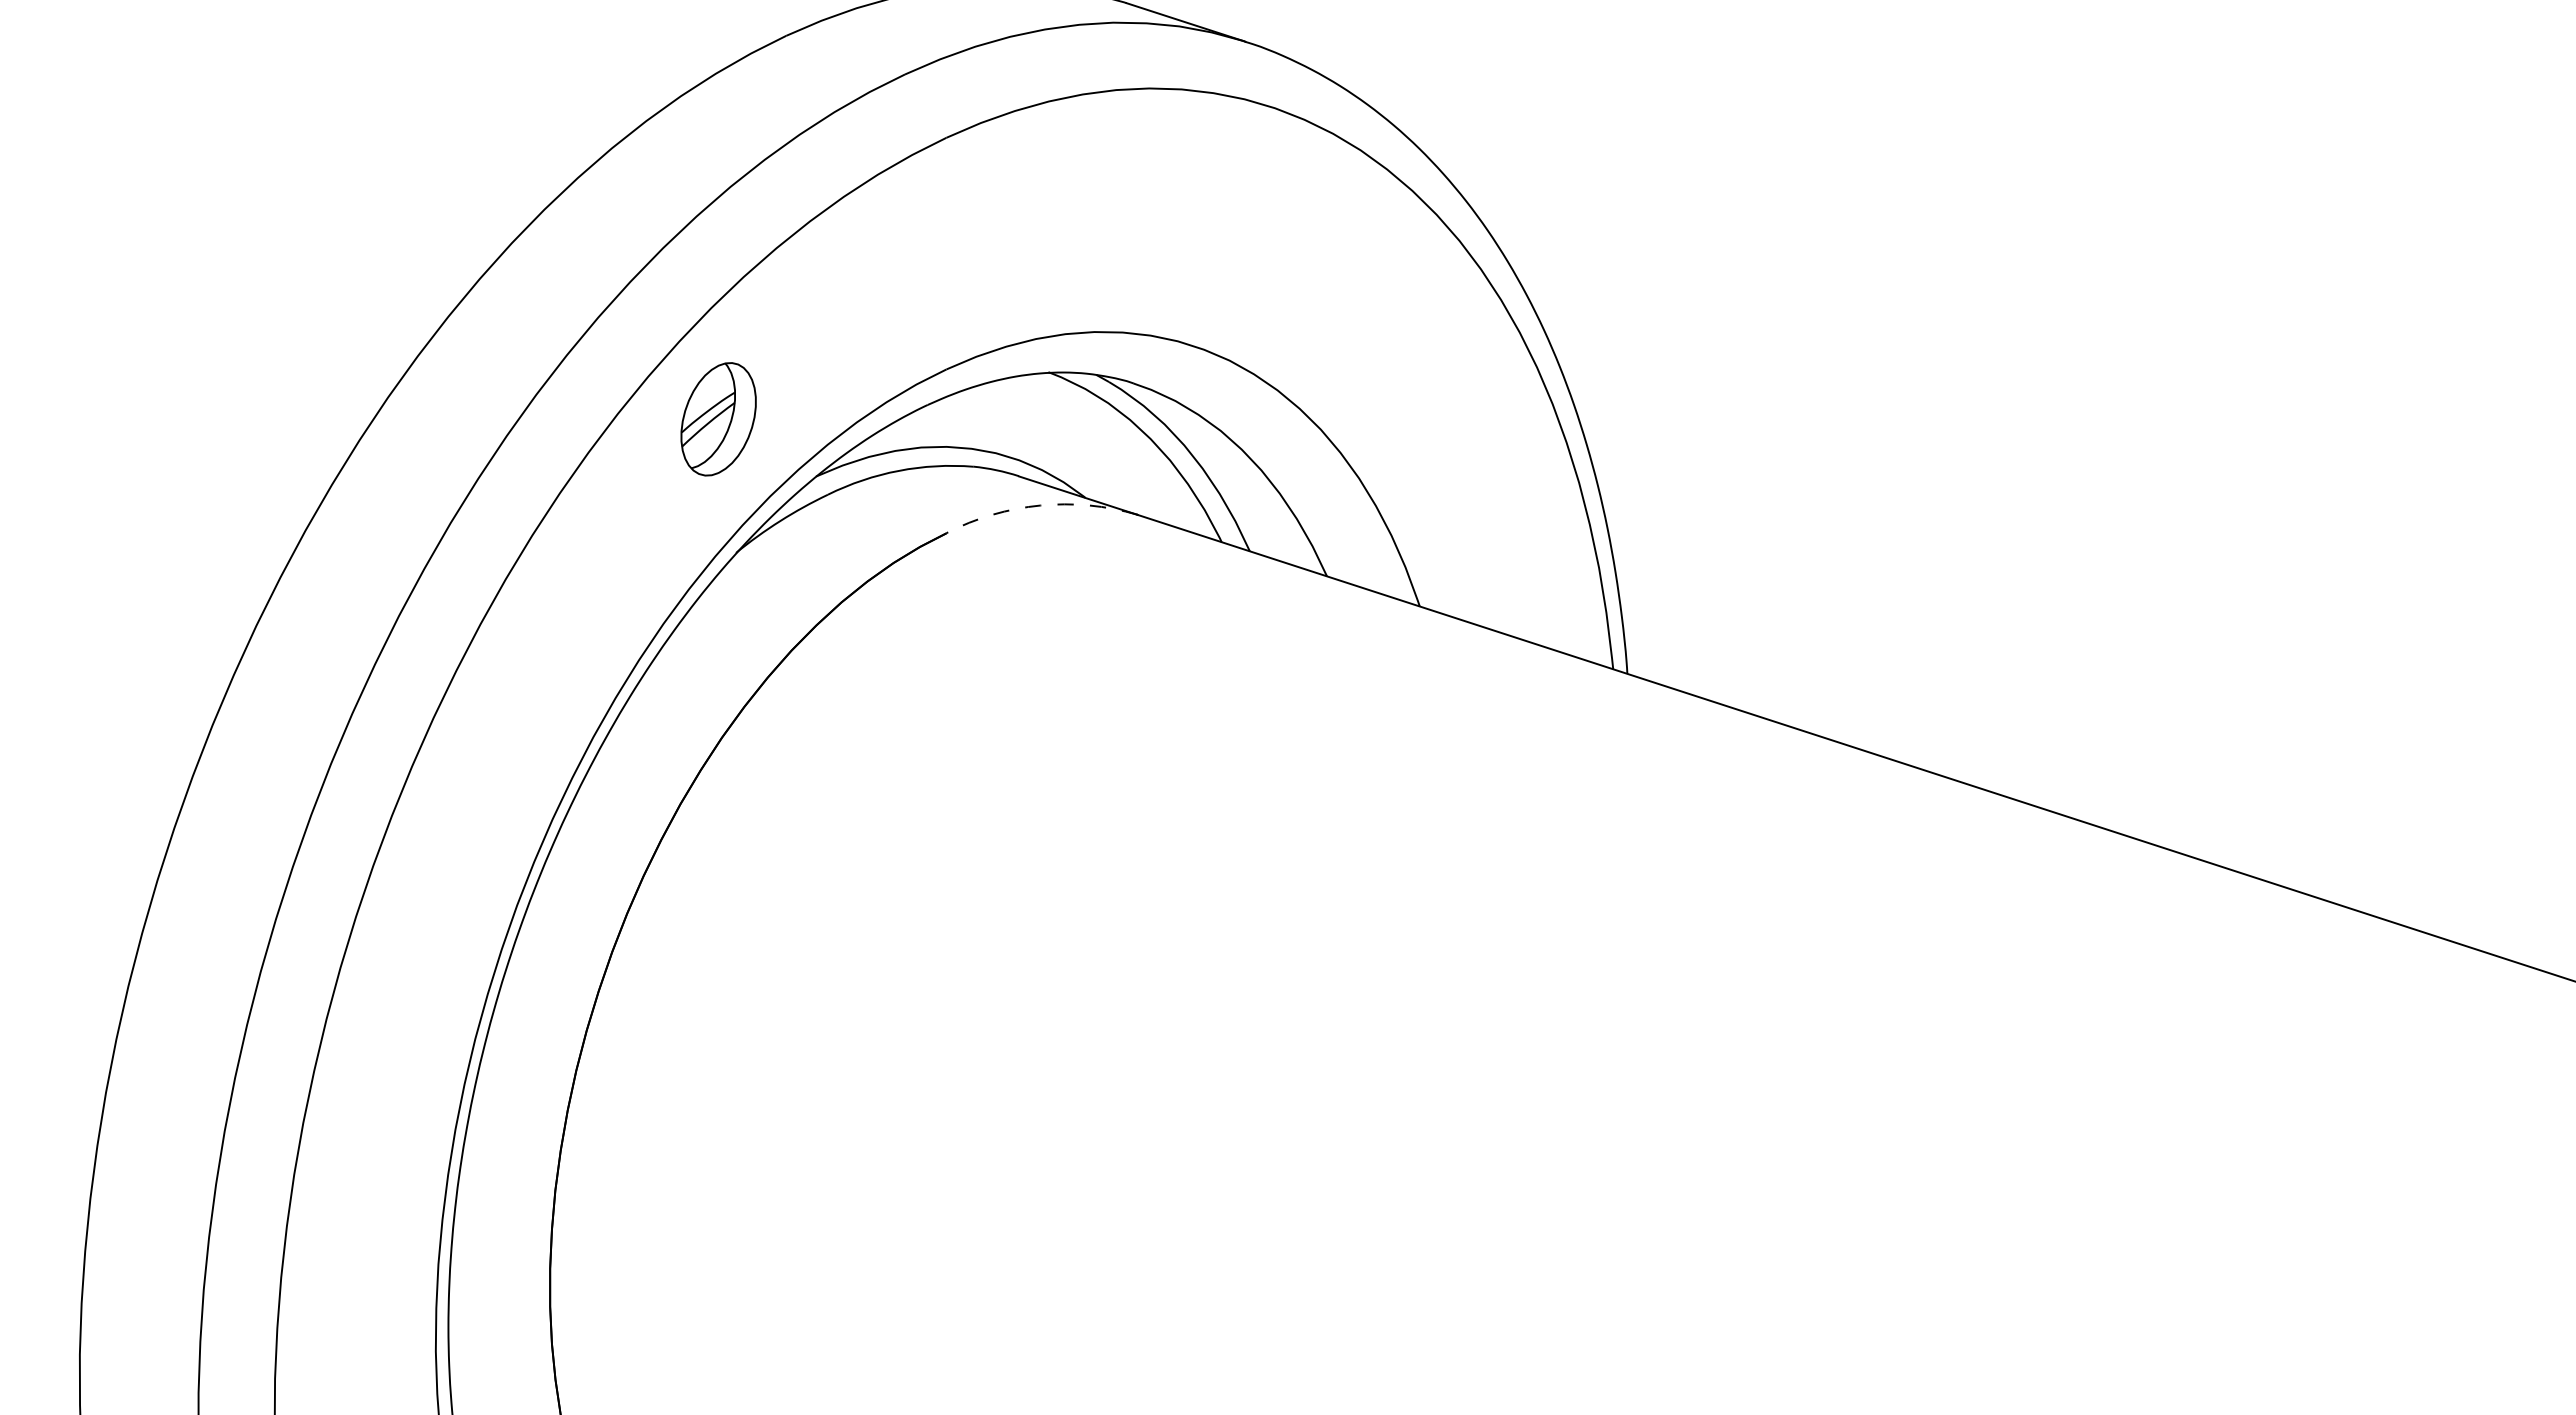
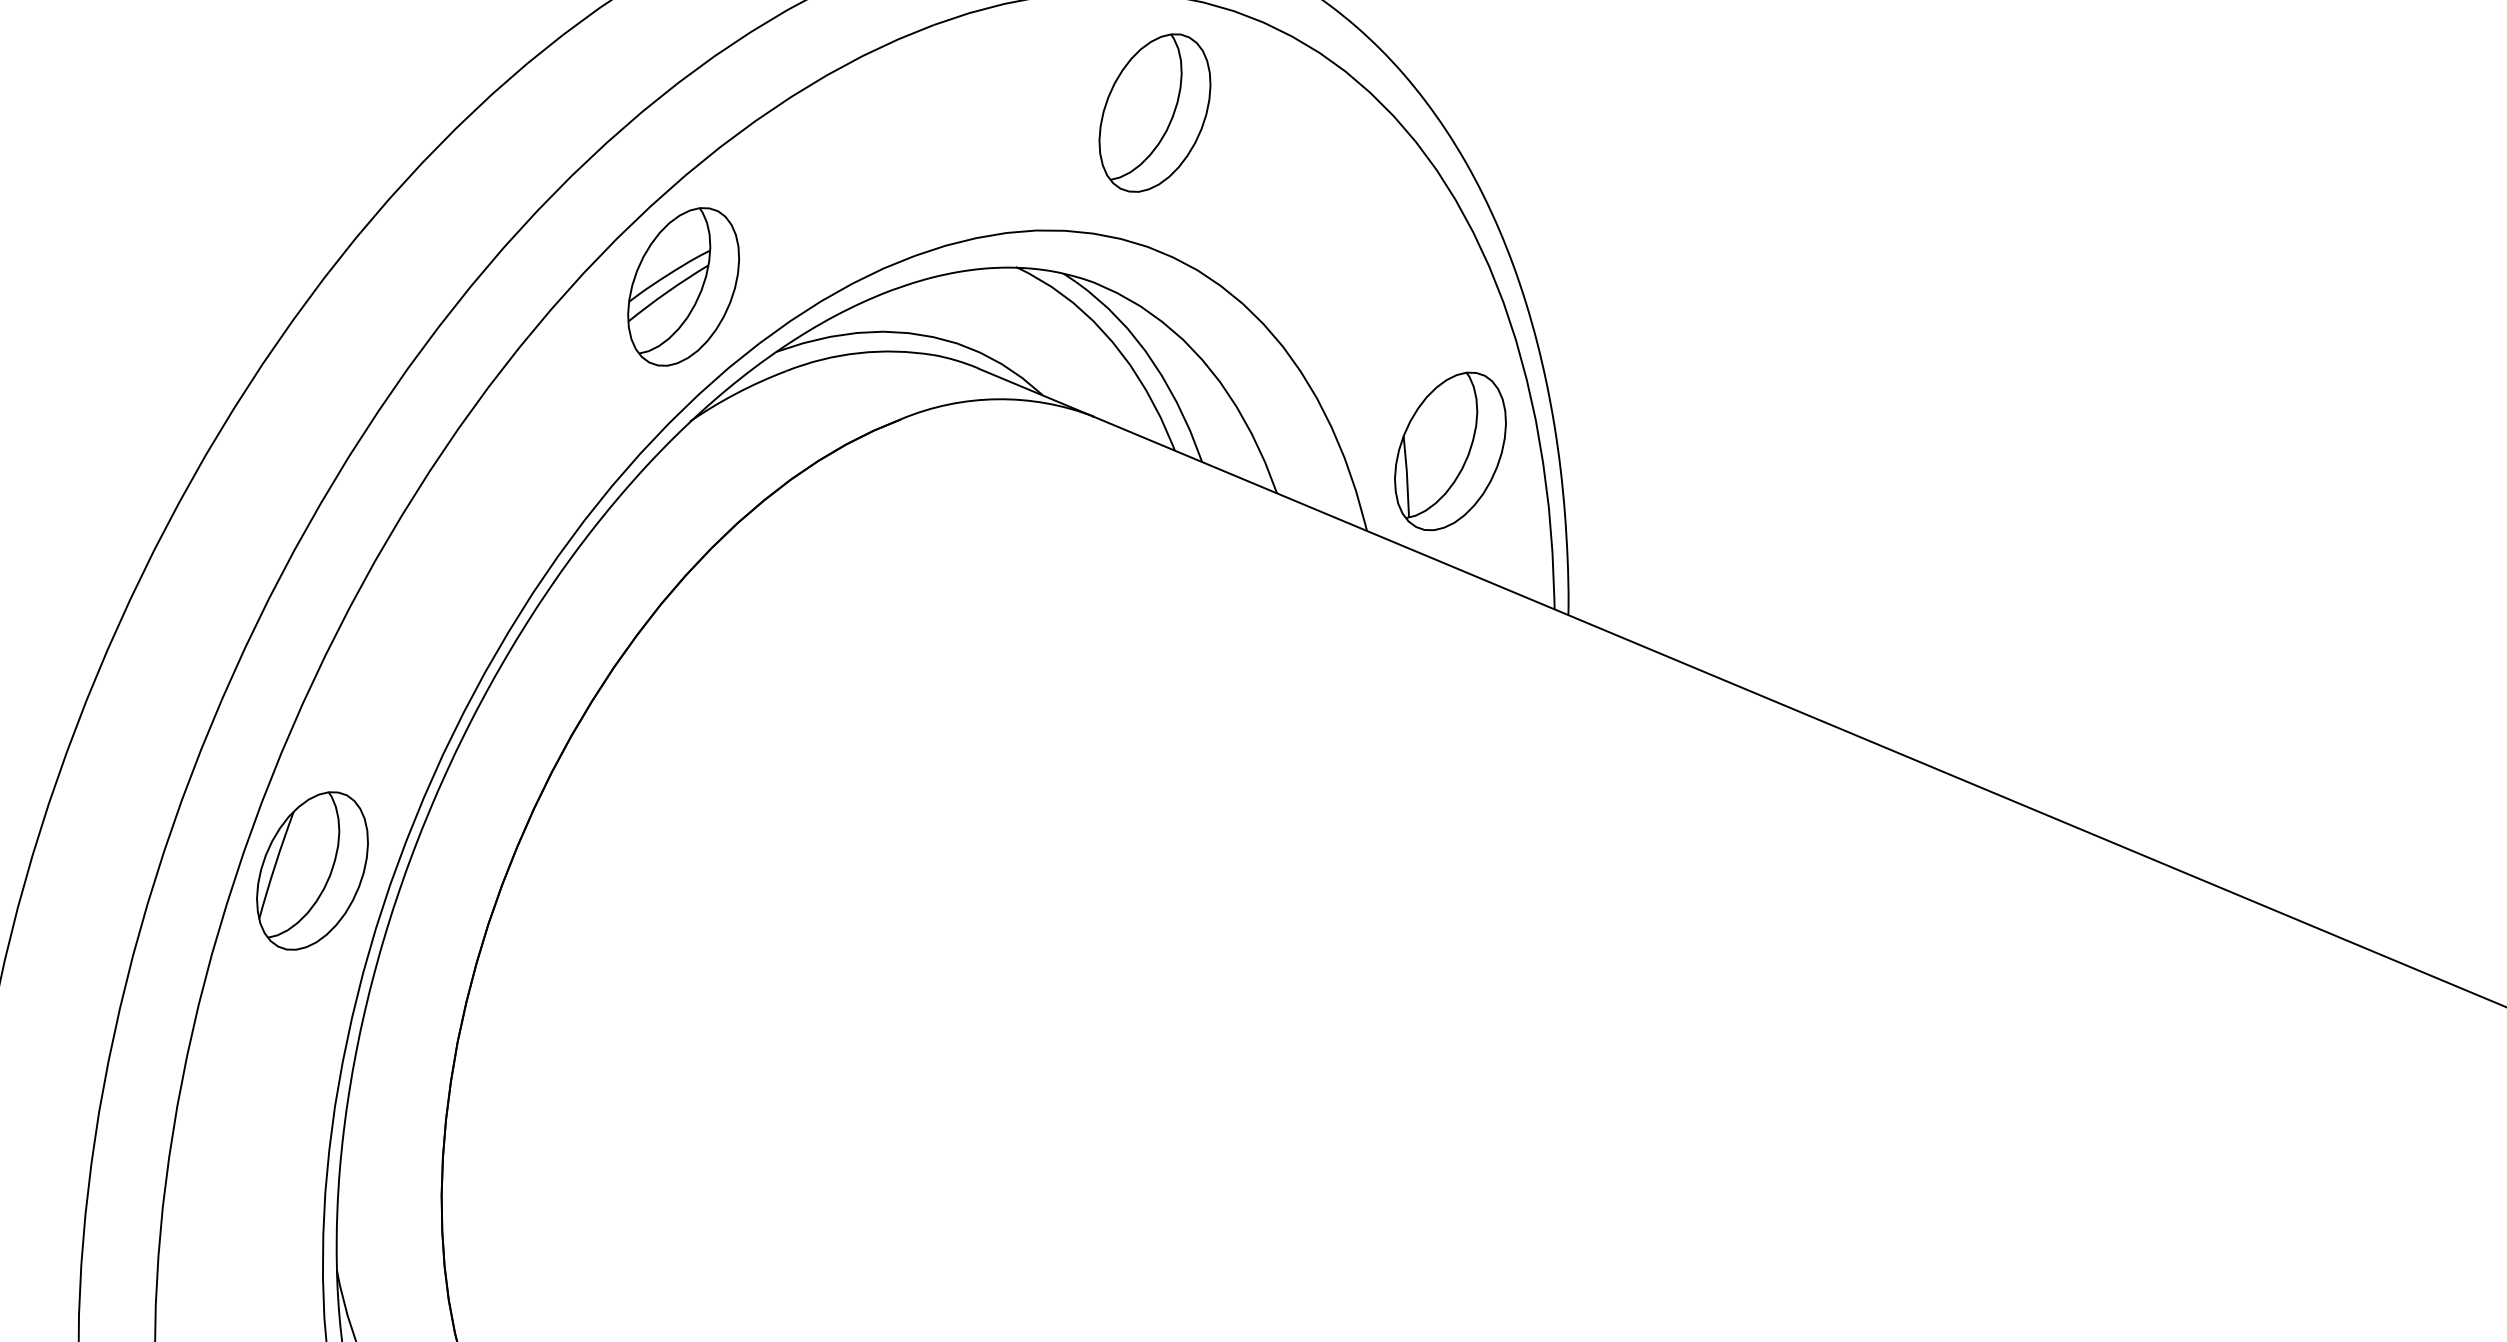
part: (1174, 207) -> (1155, 113), added
part: (718, 419) -> (683, 287), size x1.43
arc: (1040, 505) -> (997, 399), dashed -> solid
part: (1496, 520) -> (1450, 451), added
part: (396, 1031) -> (312, 870), added

